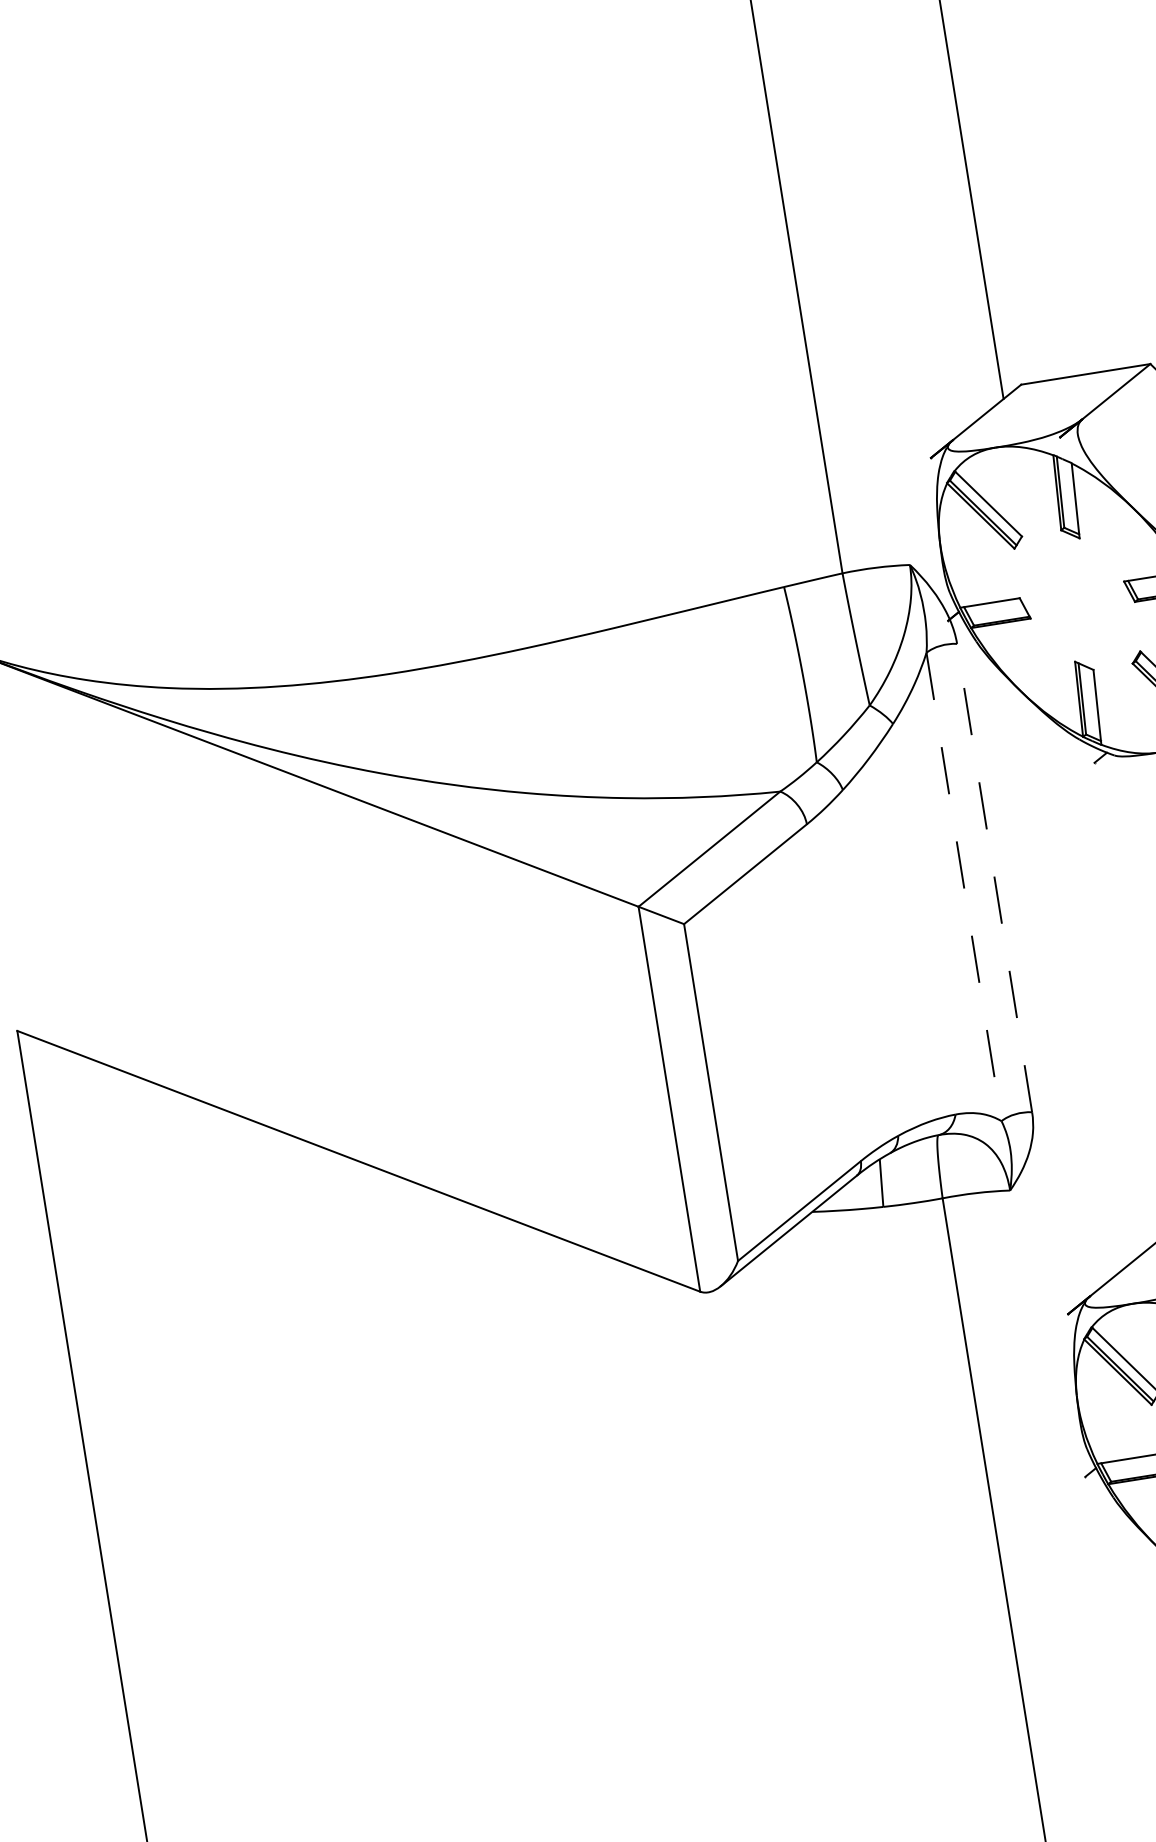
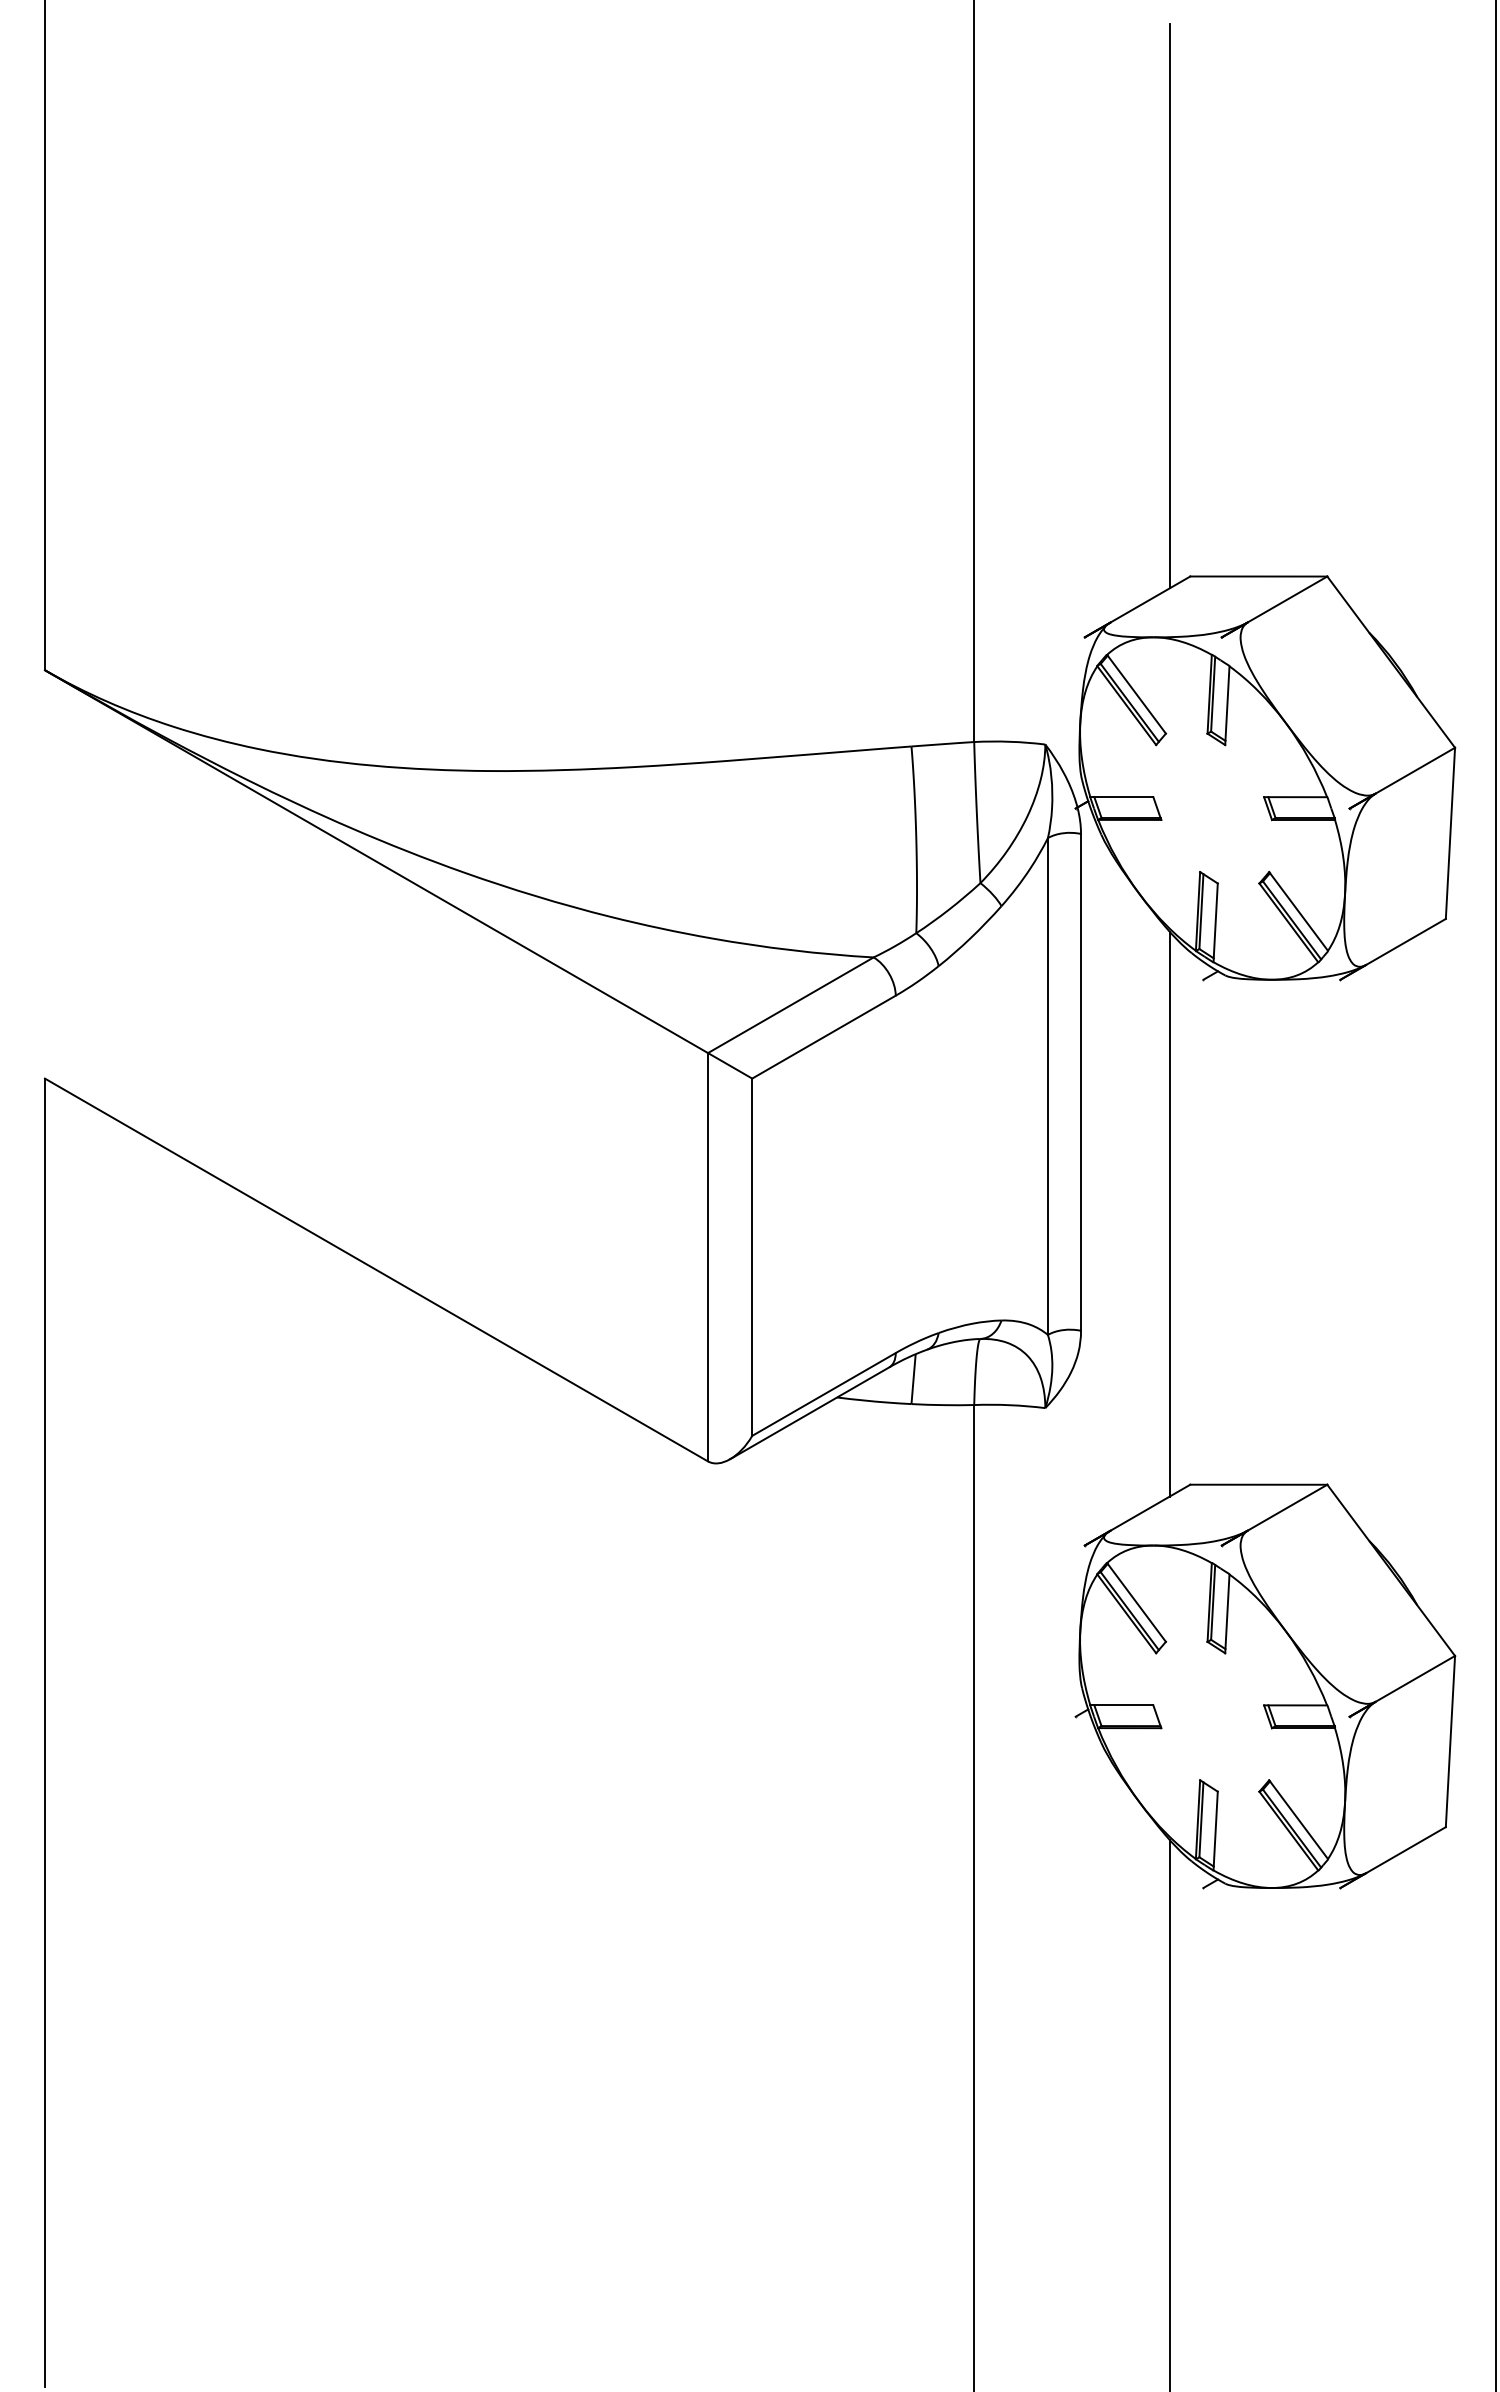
line: (994, 877) -> (1081, 1081), dashed -> solid
line: (963, 887) -> (1047, 1087), dashed -> solid
line: (1097, 988) -> (1169, 1213), added

